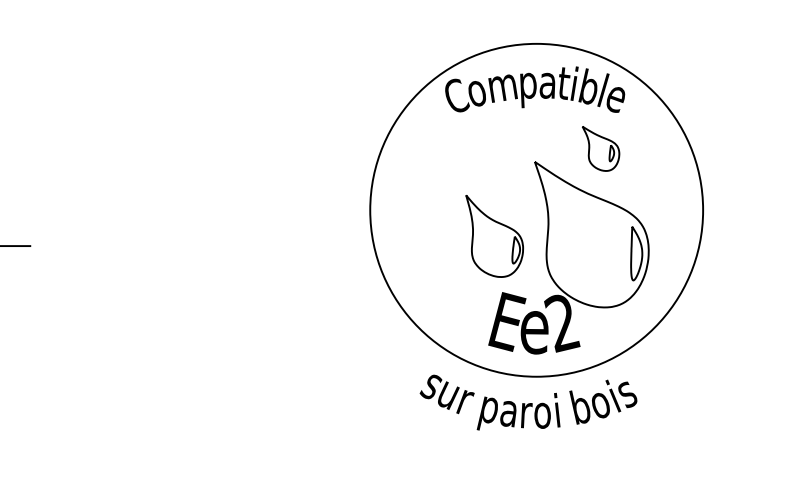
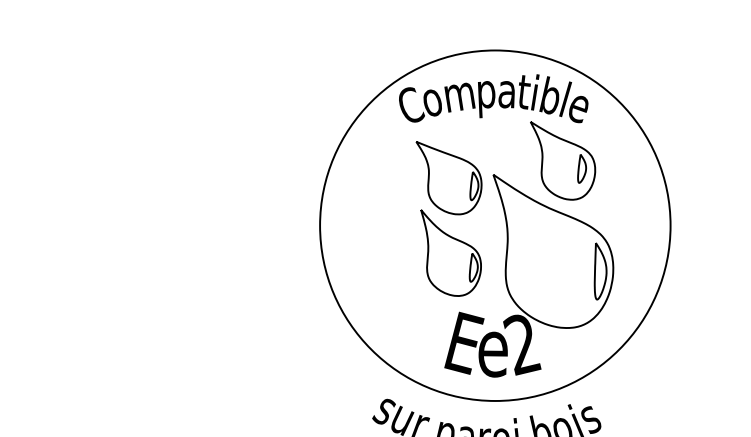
part: (600, 148) -> (562, 160), size x1.67
part: (492, 164) -> (448, 177), added

